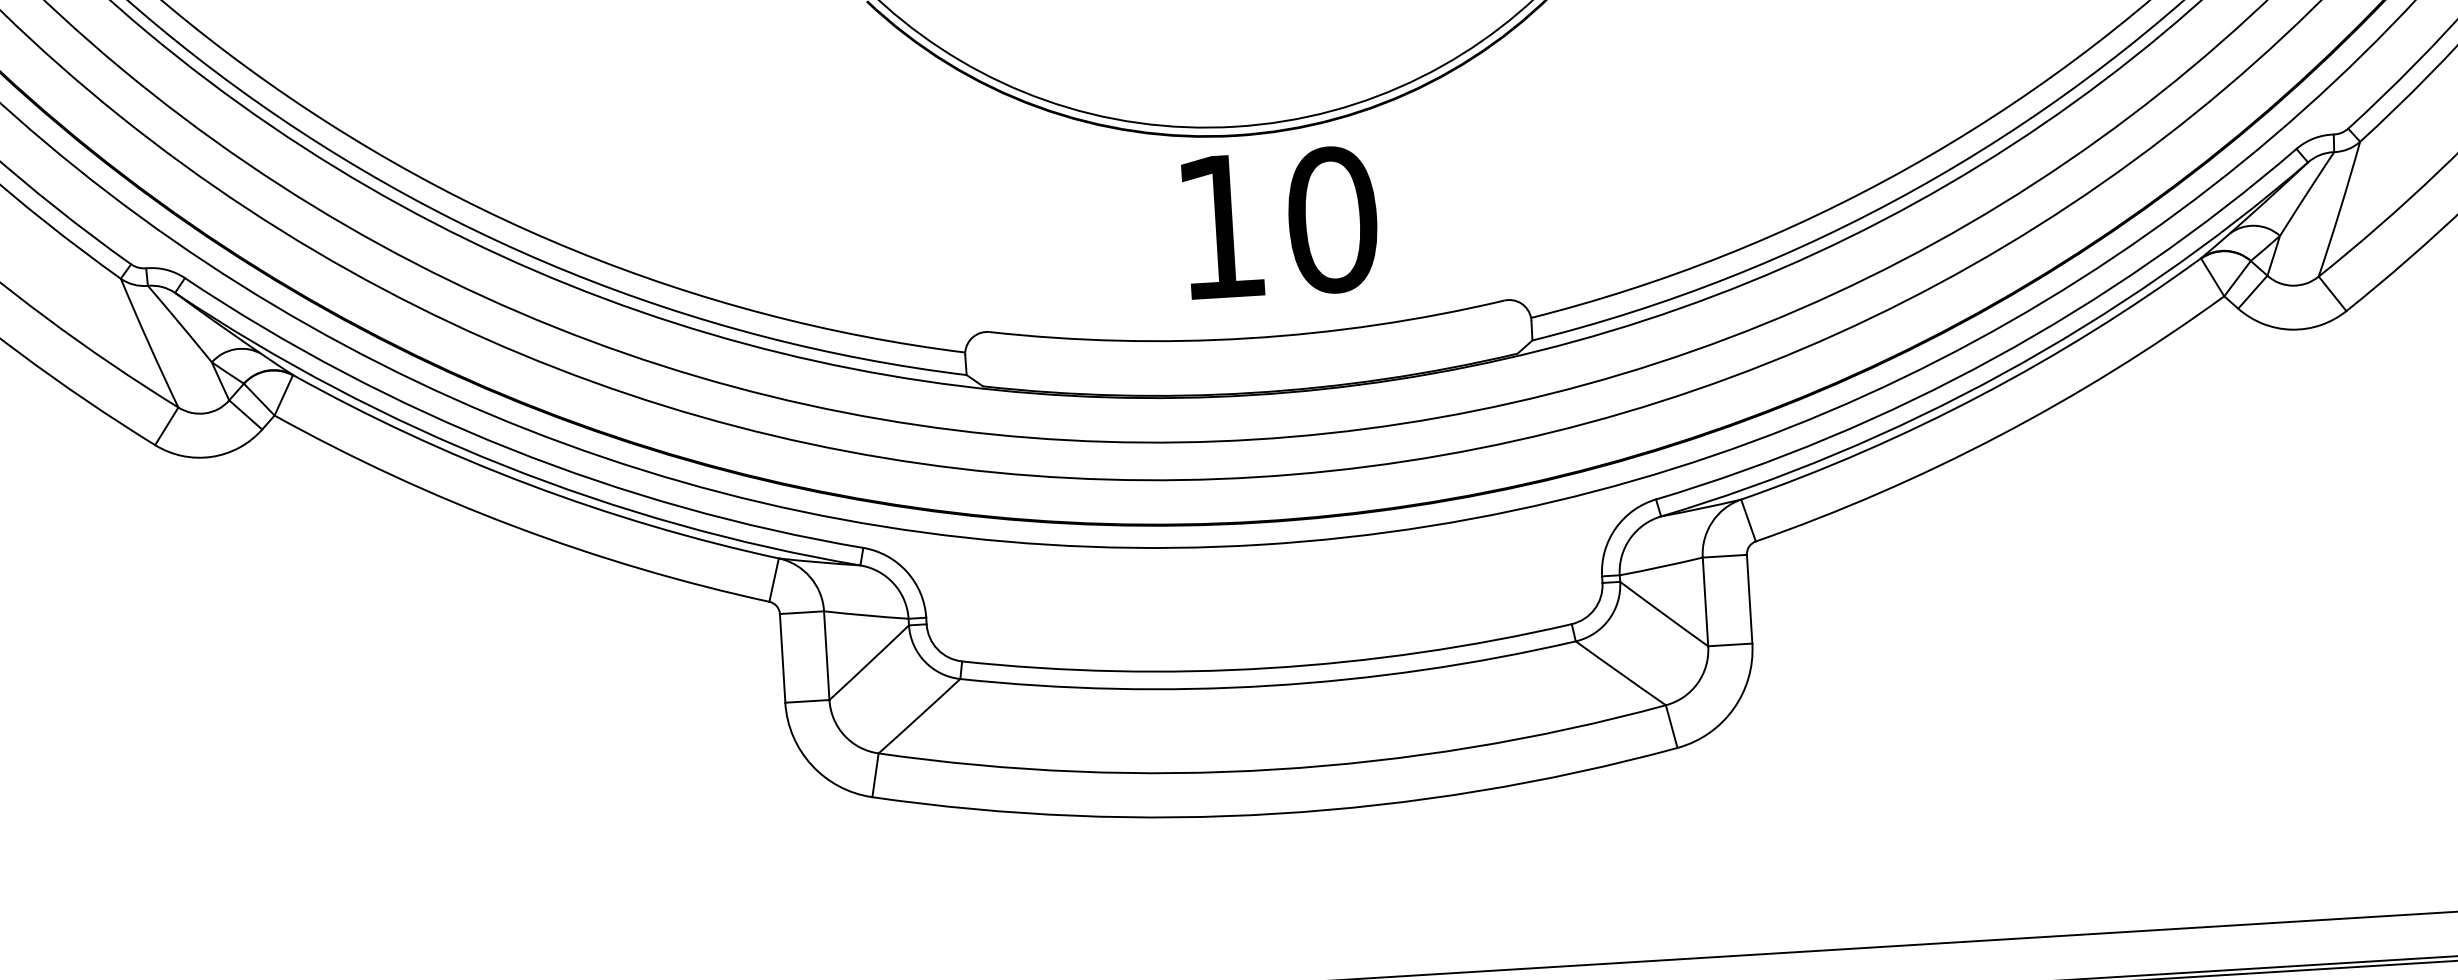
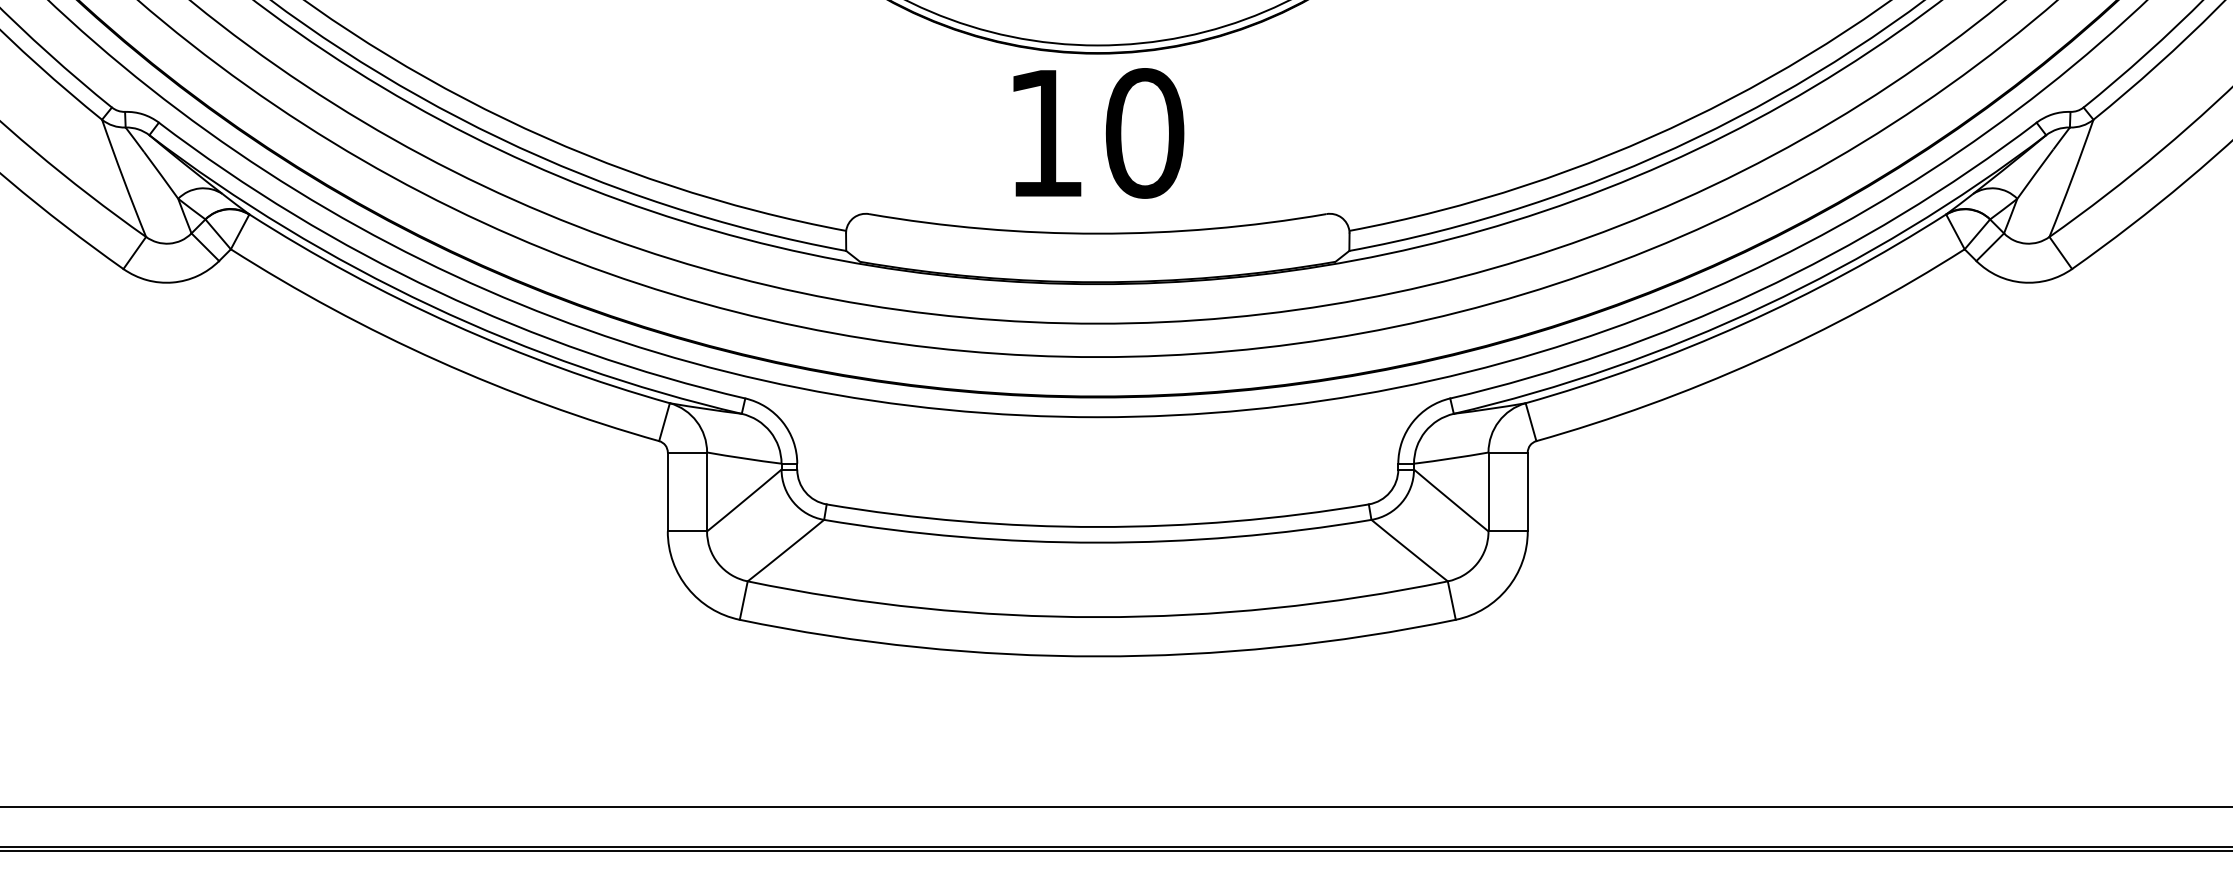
text: (1280, 223) -> (1098, 133), moved

